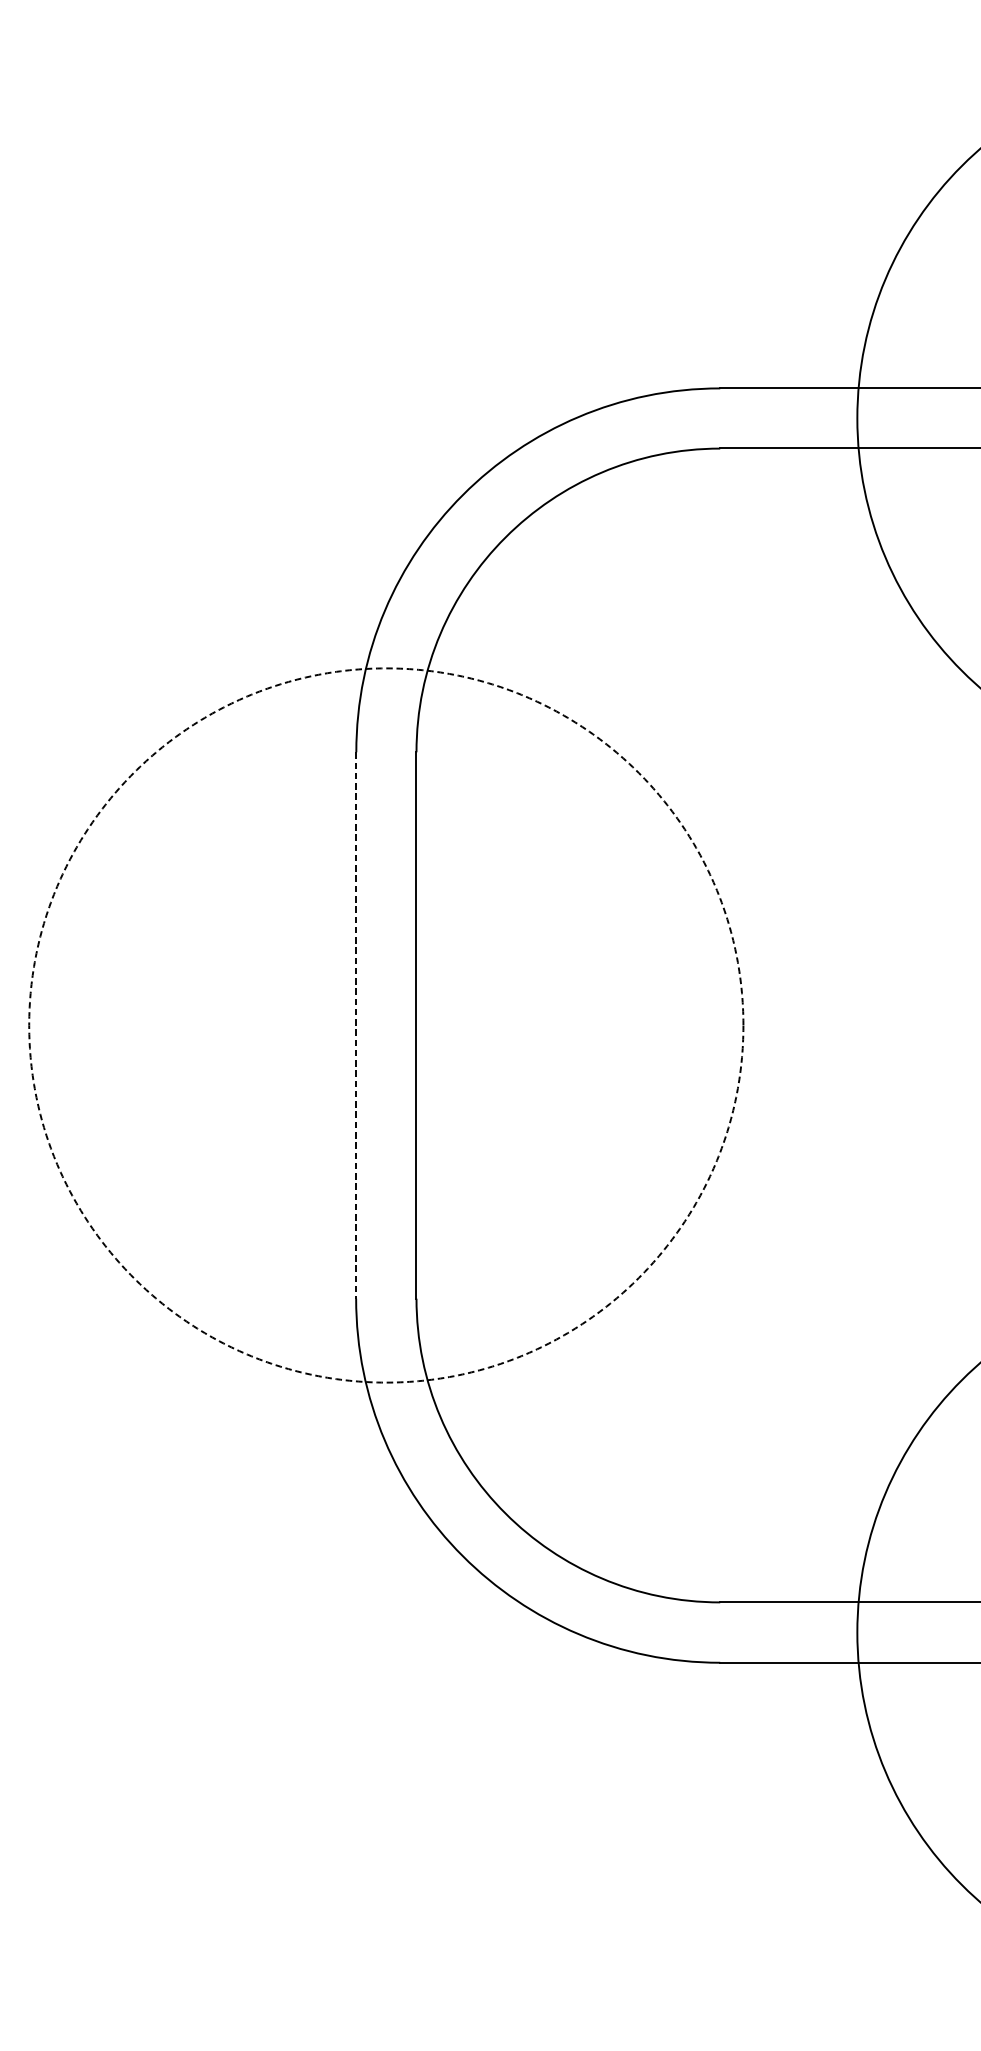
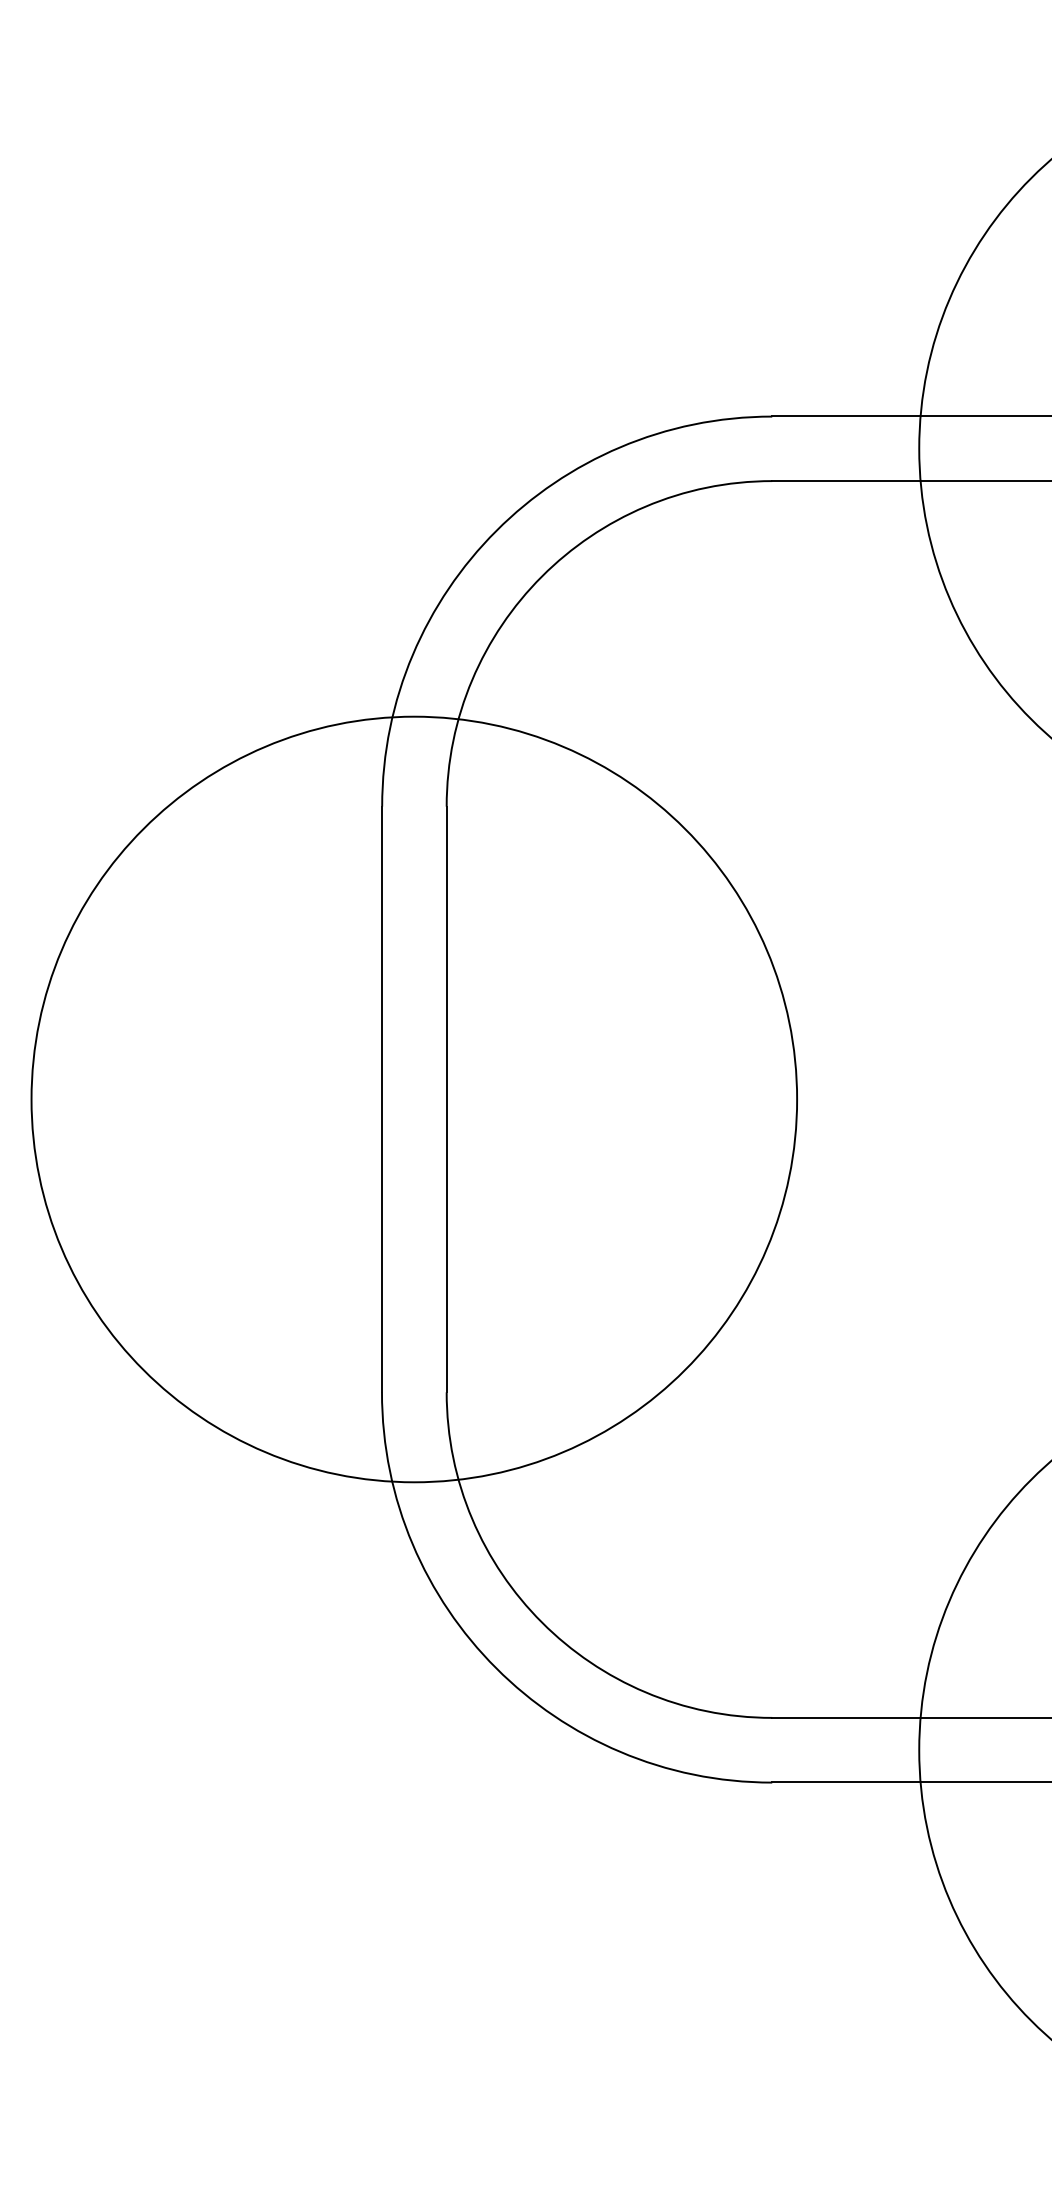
line: (355, 1025) -> (381, 1099), dashed -> solid
circle: (386, 1025) -> (414, 1099), dashed -> solid

